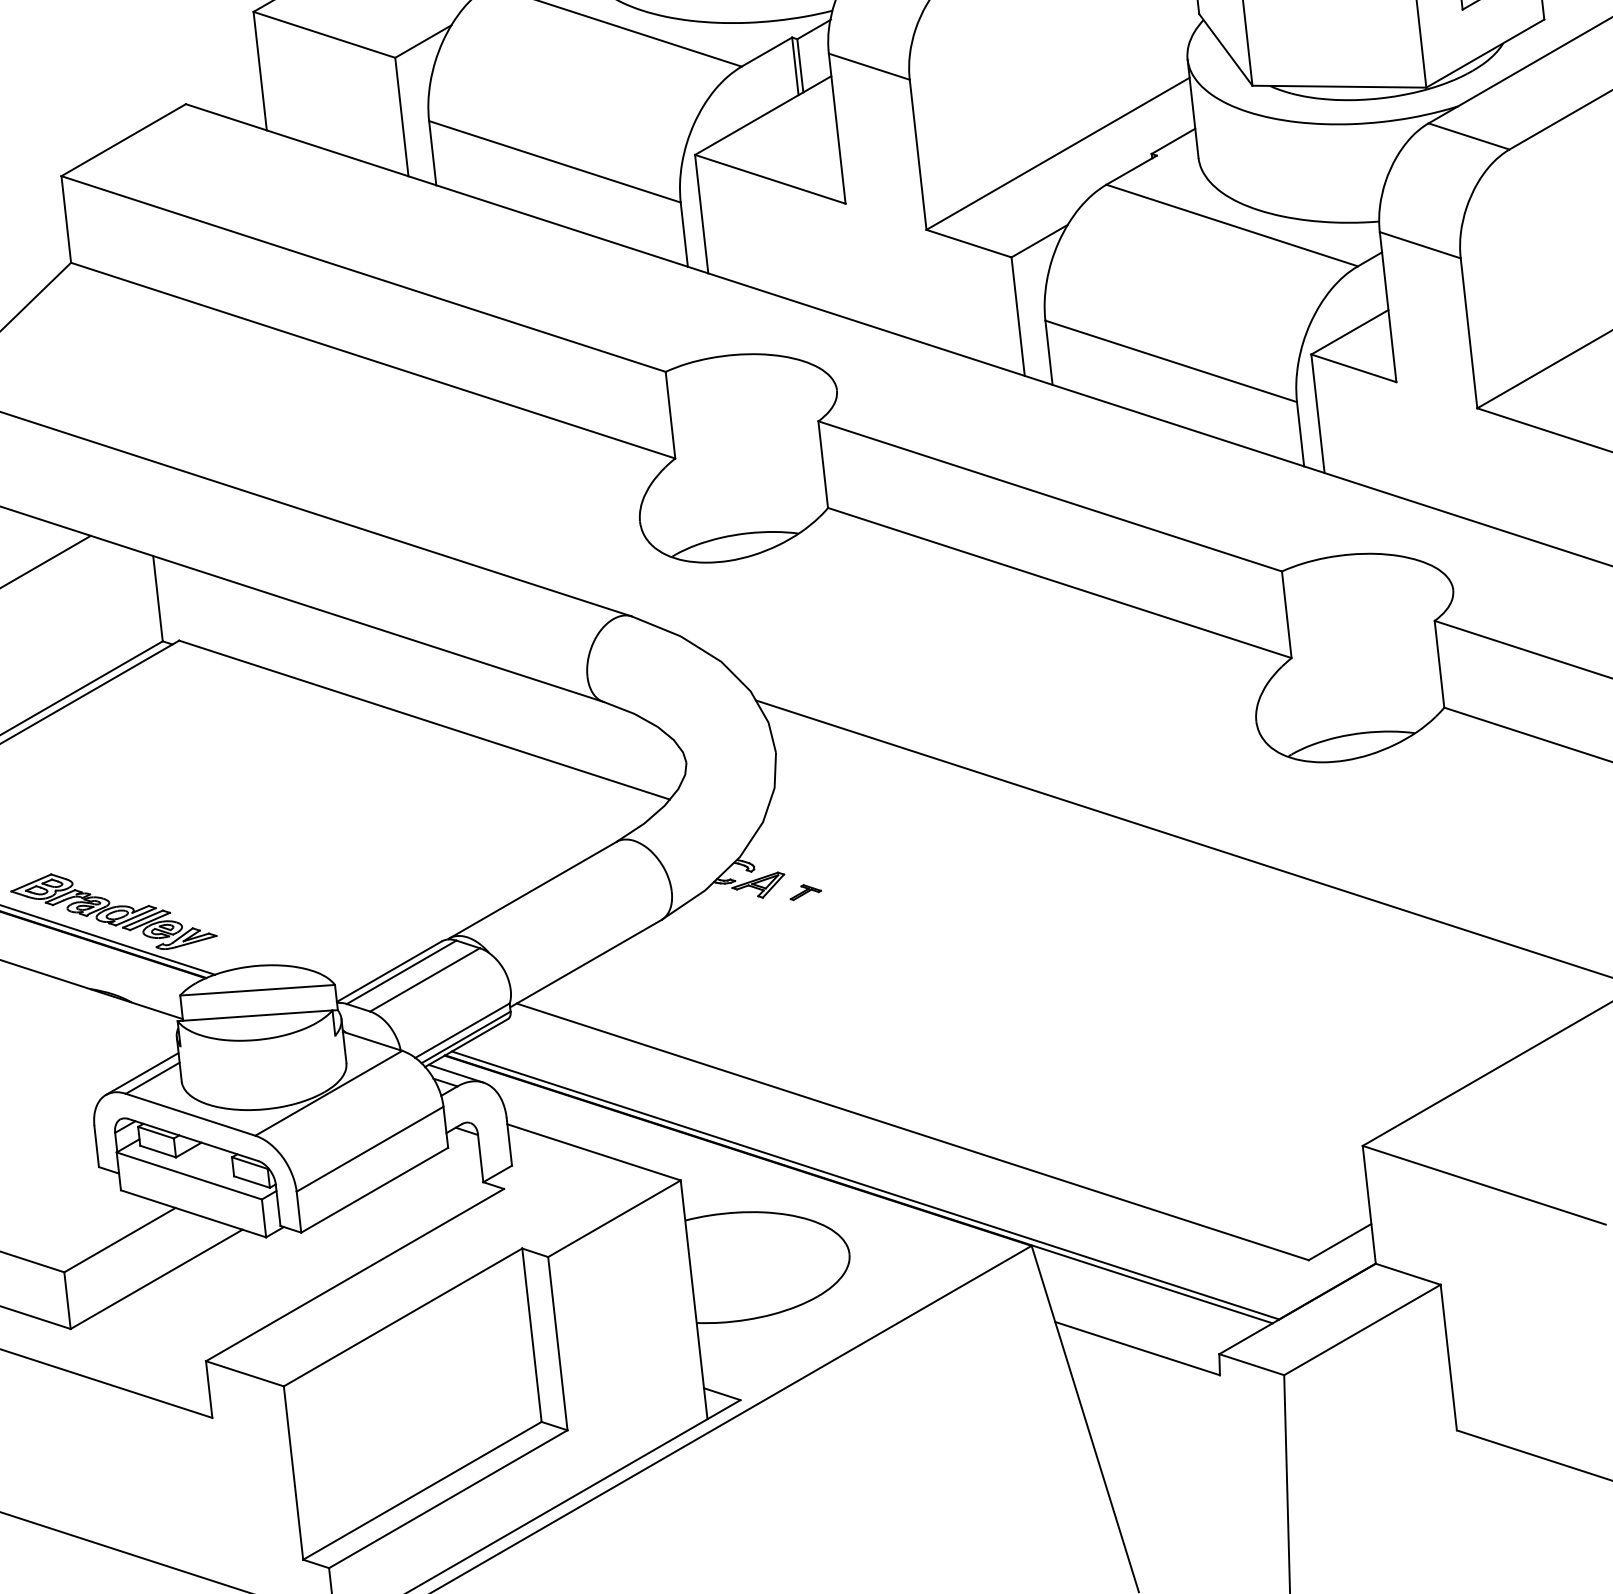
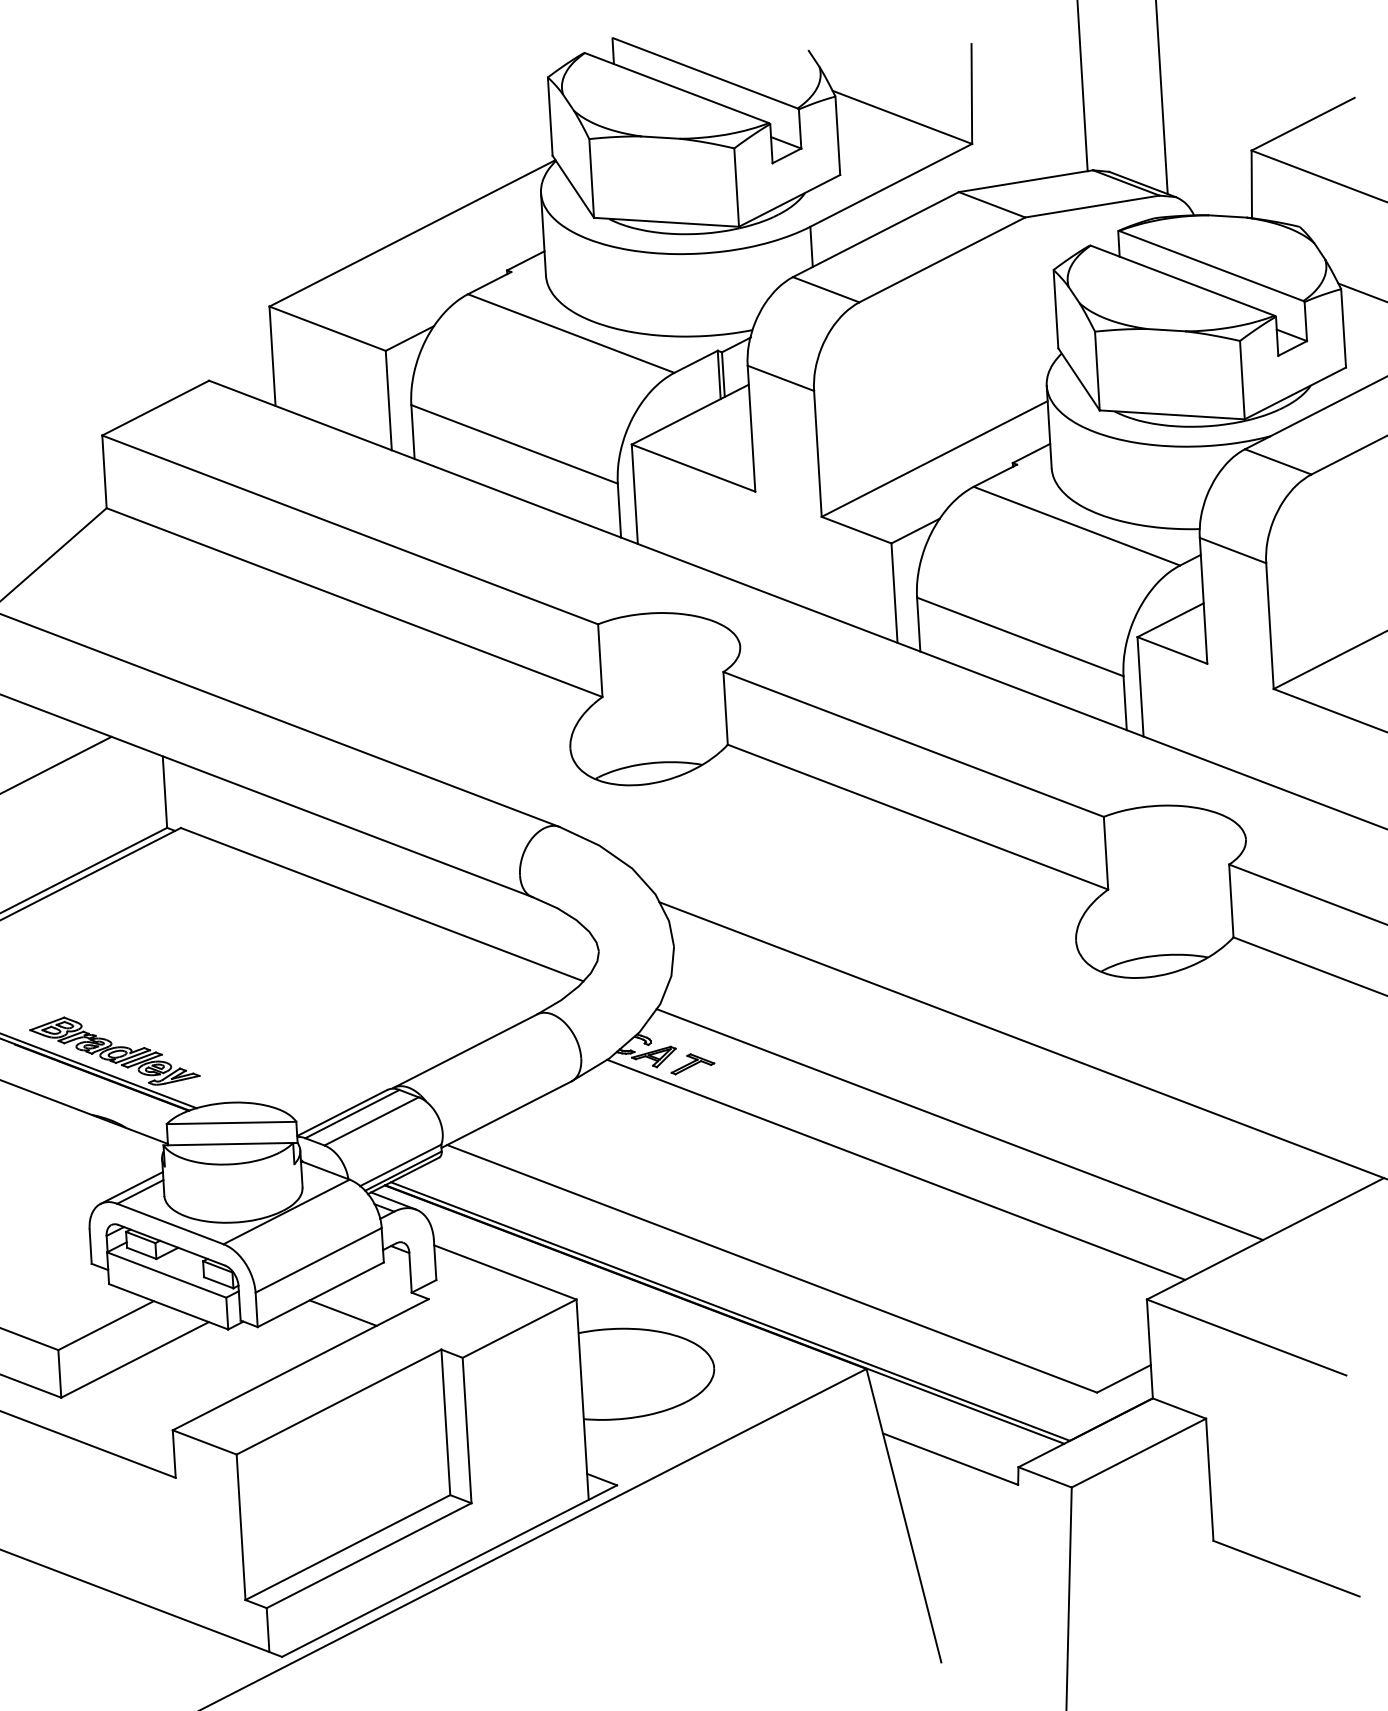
part: (805, 892) -> (692, 1064), size x1.67
line: (1128, 947) -> (959, 1124), added
line: (1055, 1005) -> (896, 1169), added
line: (401, 1210) -> (342, 1312), added

